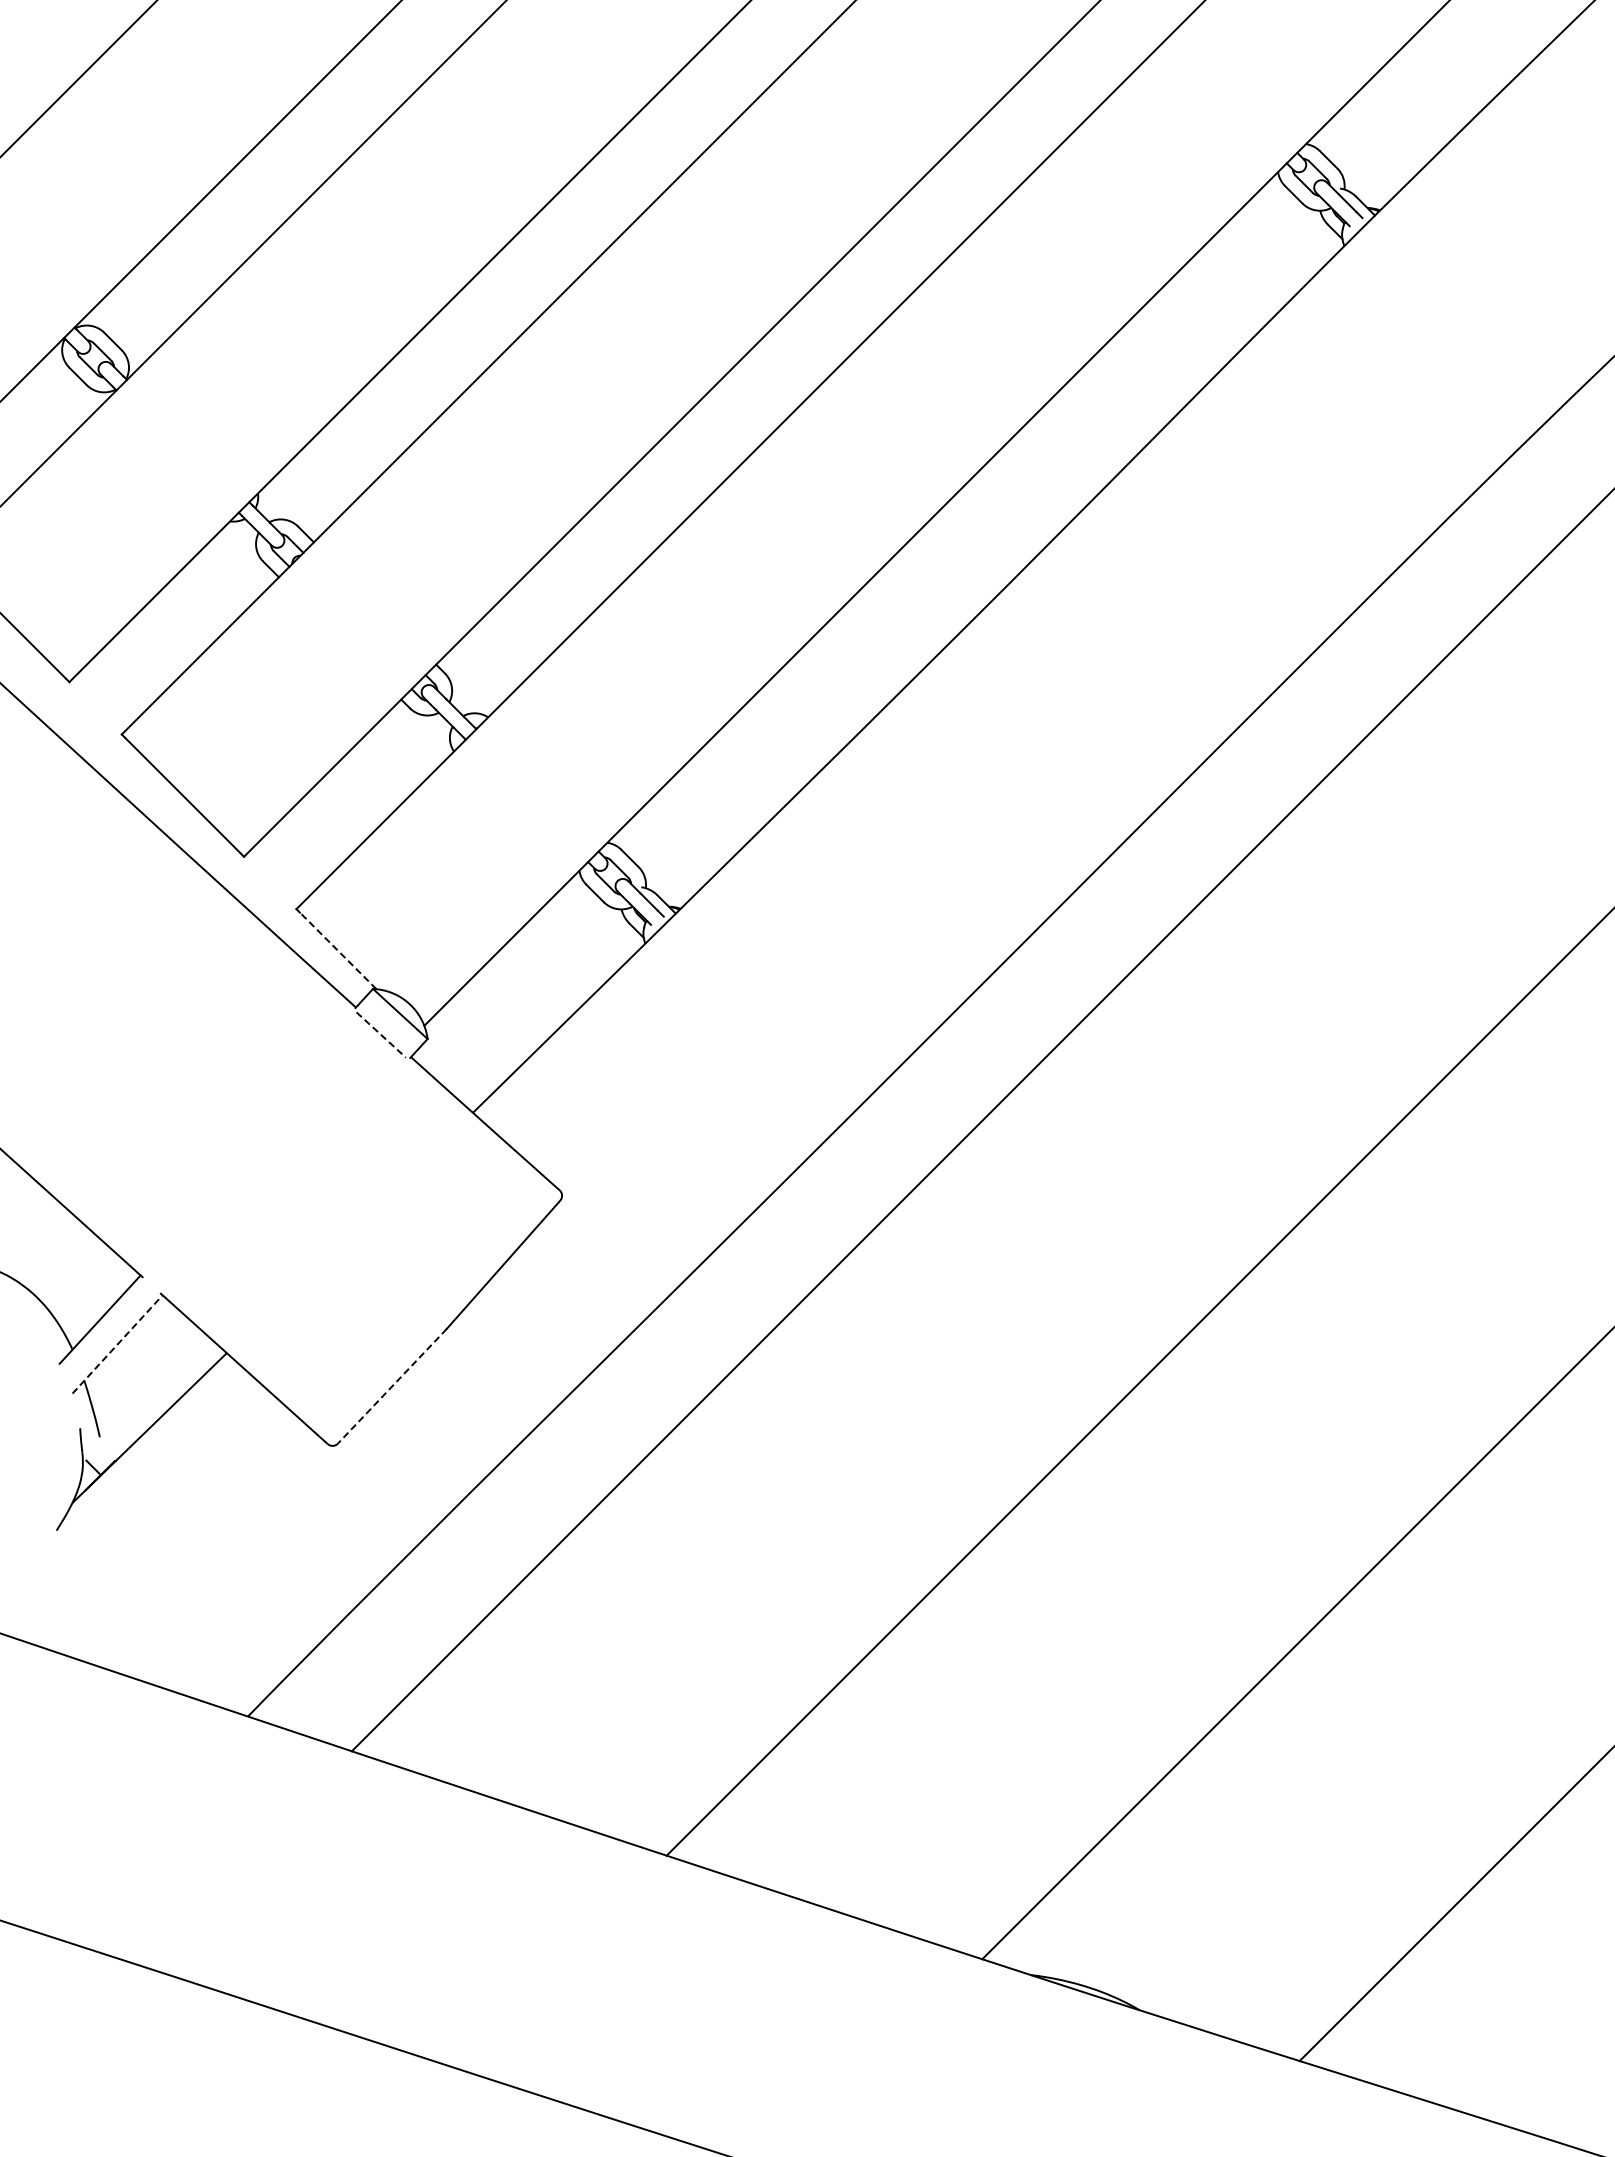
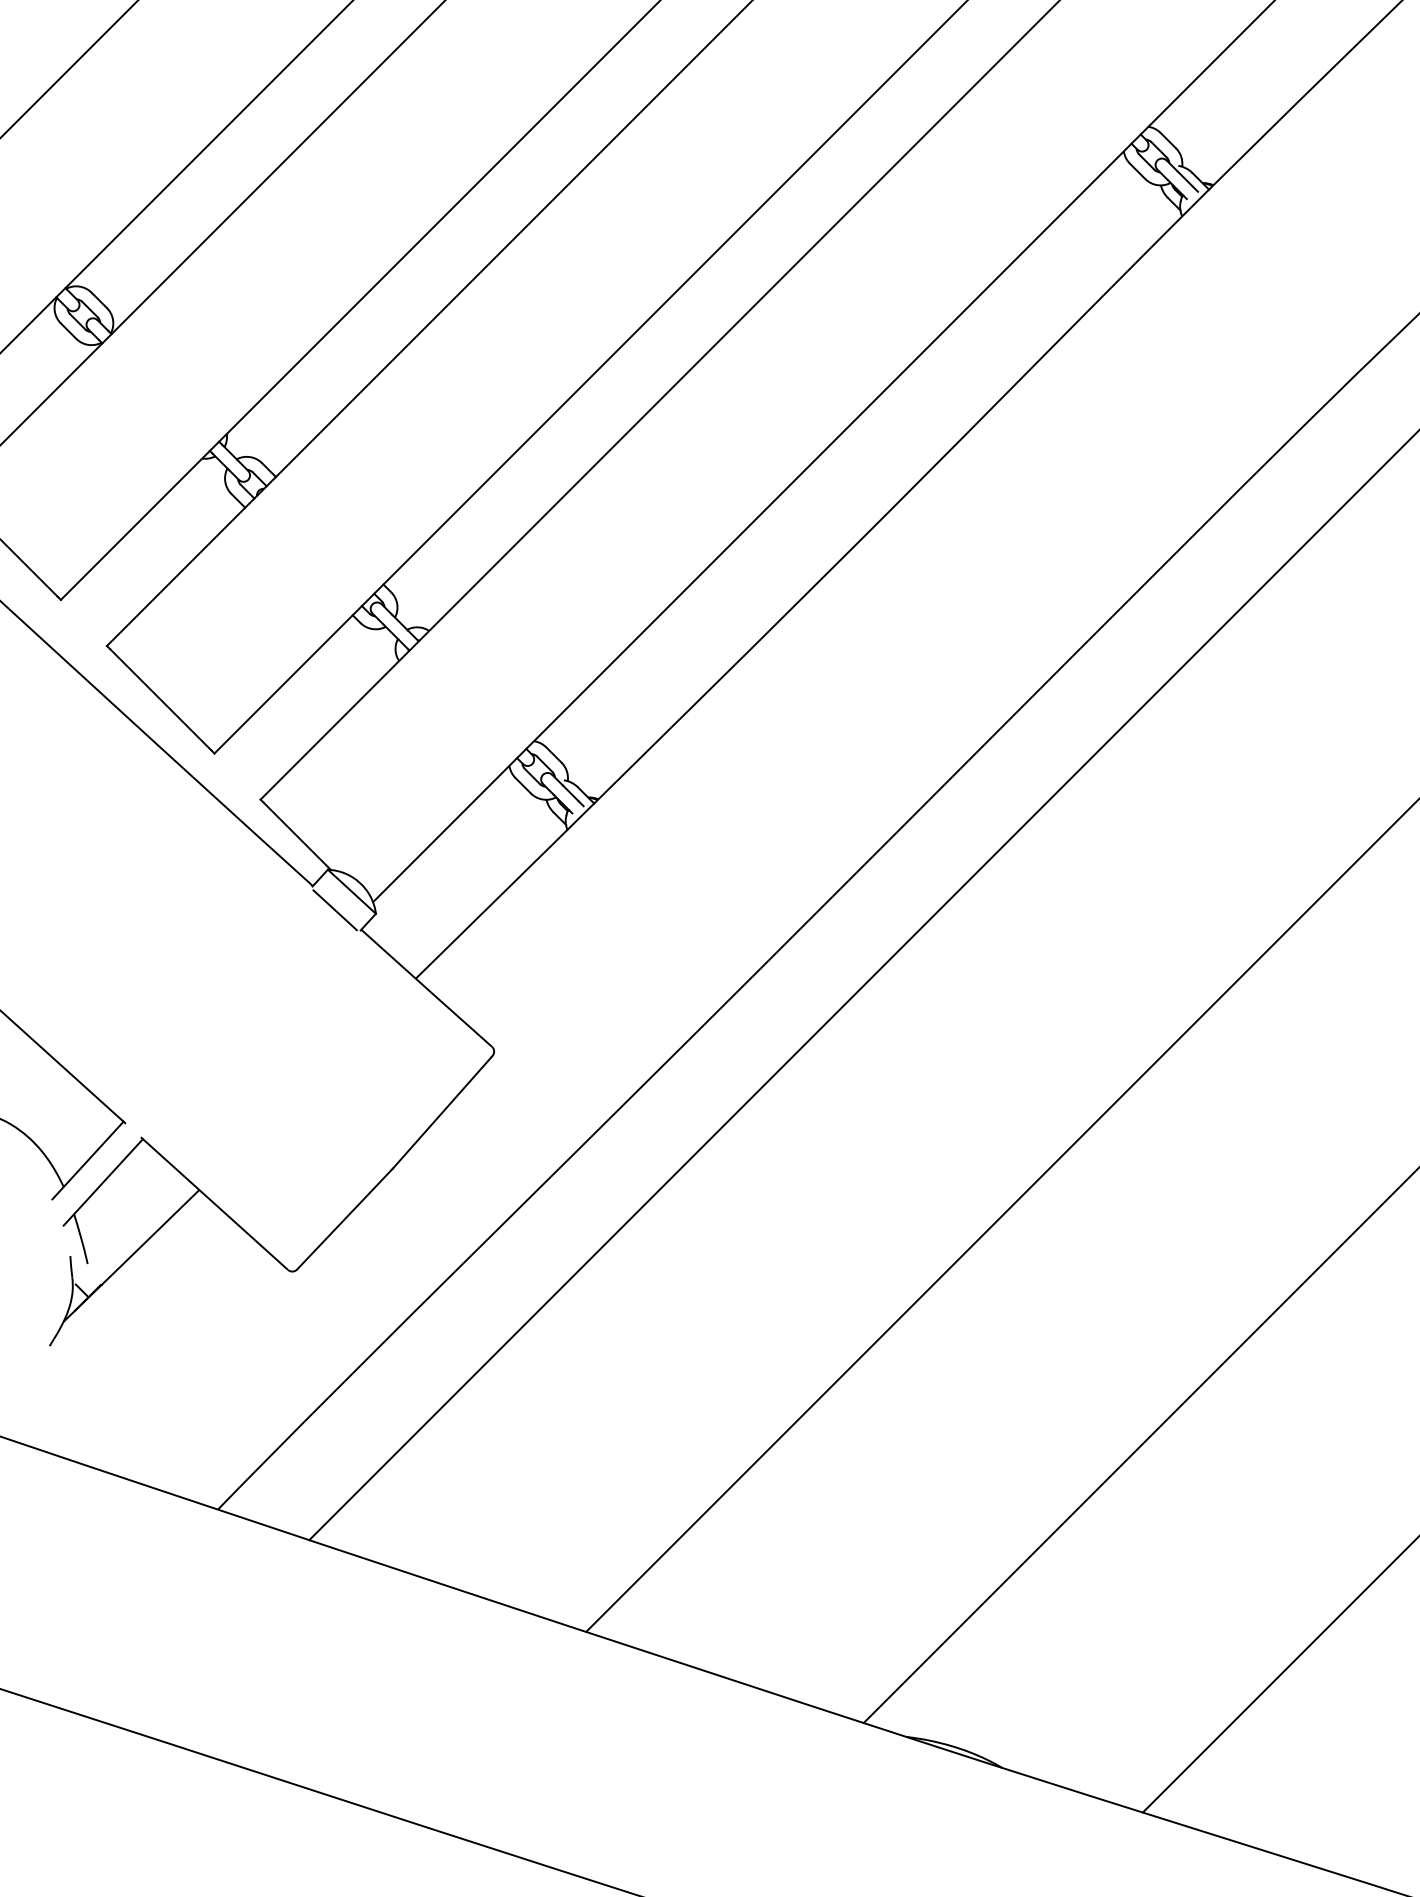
line: (337, 950) -> (296, 835), dashed -> solid
line: (381, 1035) -> (335, 910), dashed -> solid
line: (117, 1344) -> (103, 1182), dashed -> solid
line: (392, 1386) -> (345, 1219), dashed -> solid

